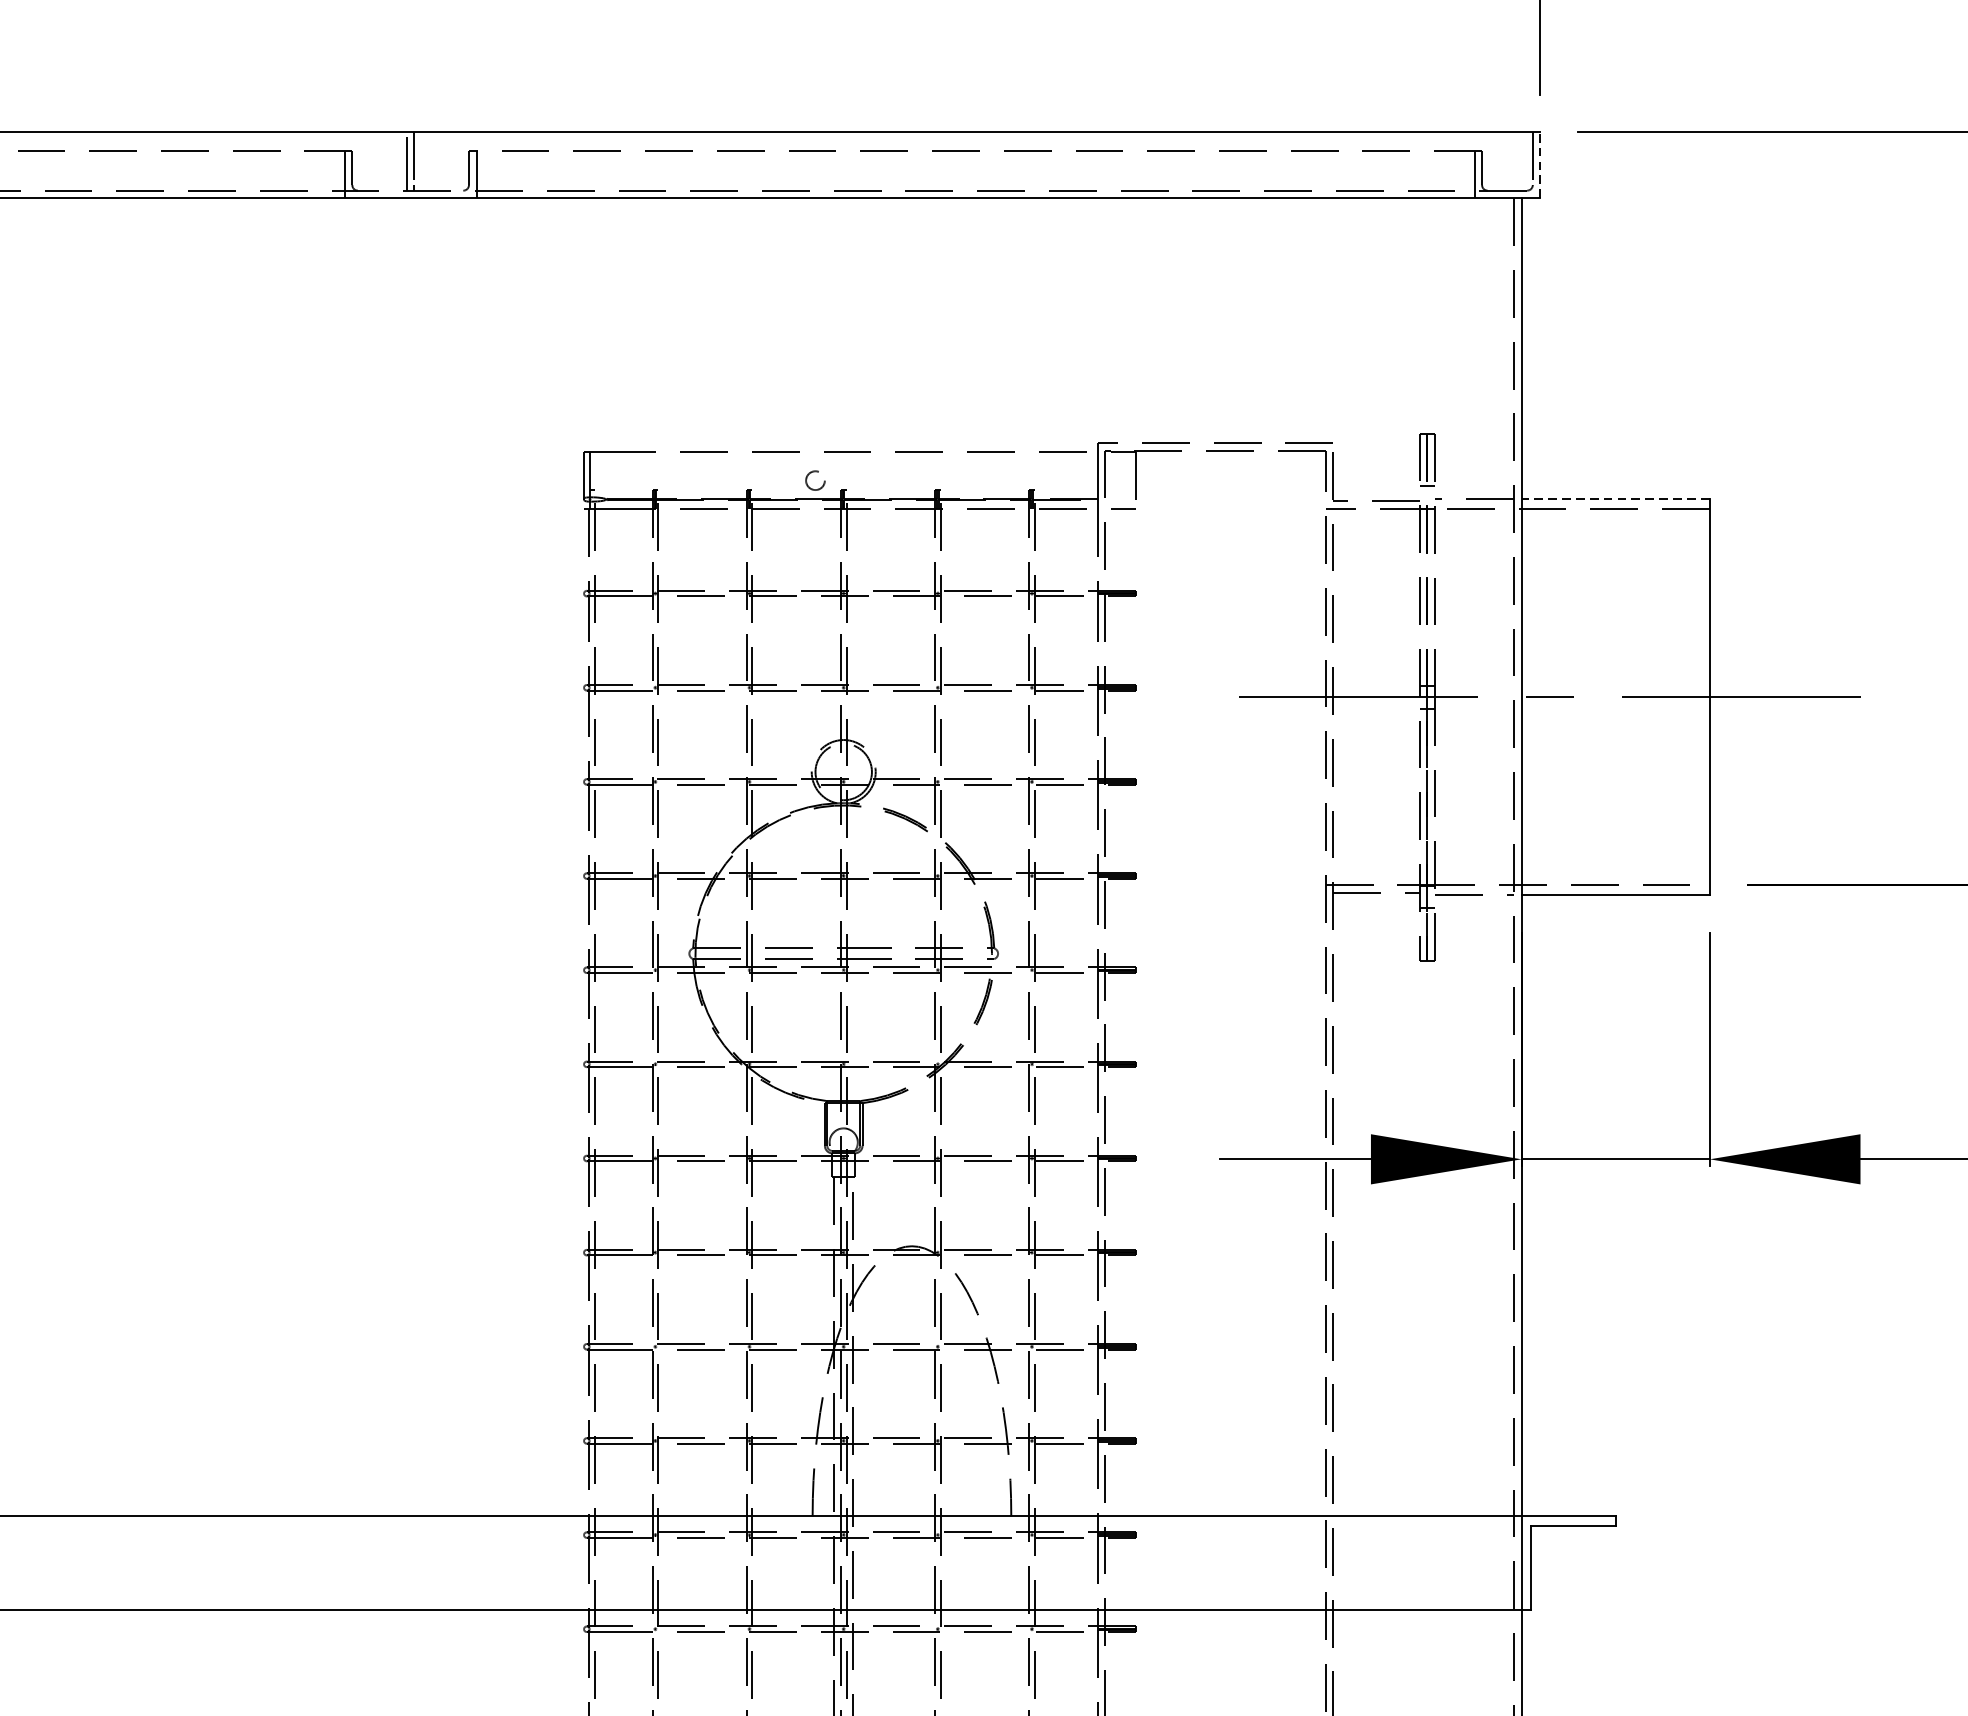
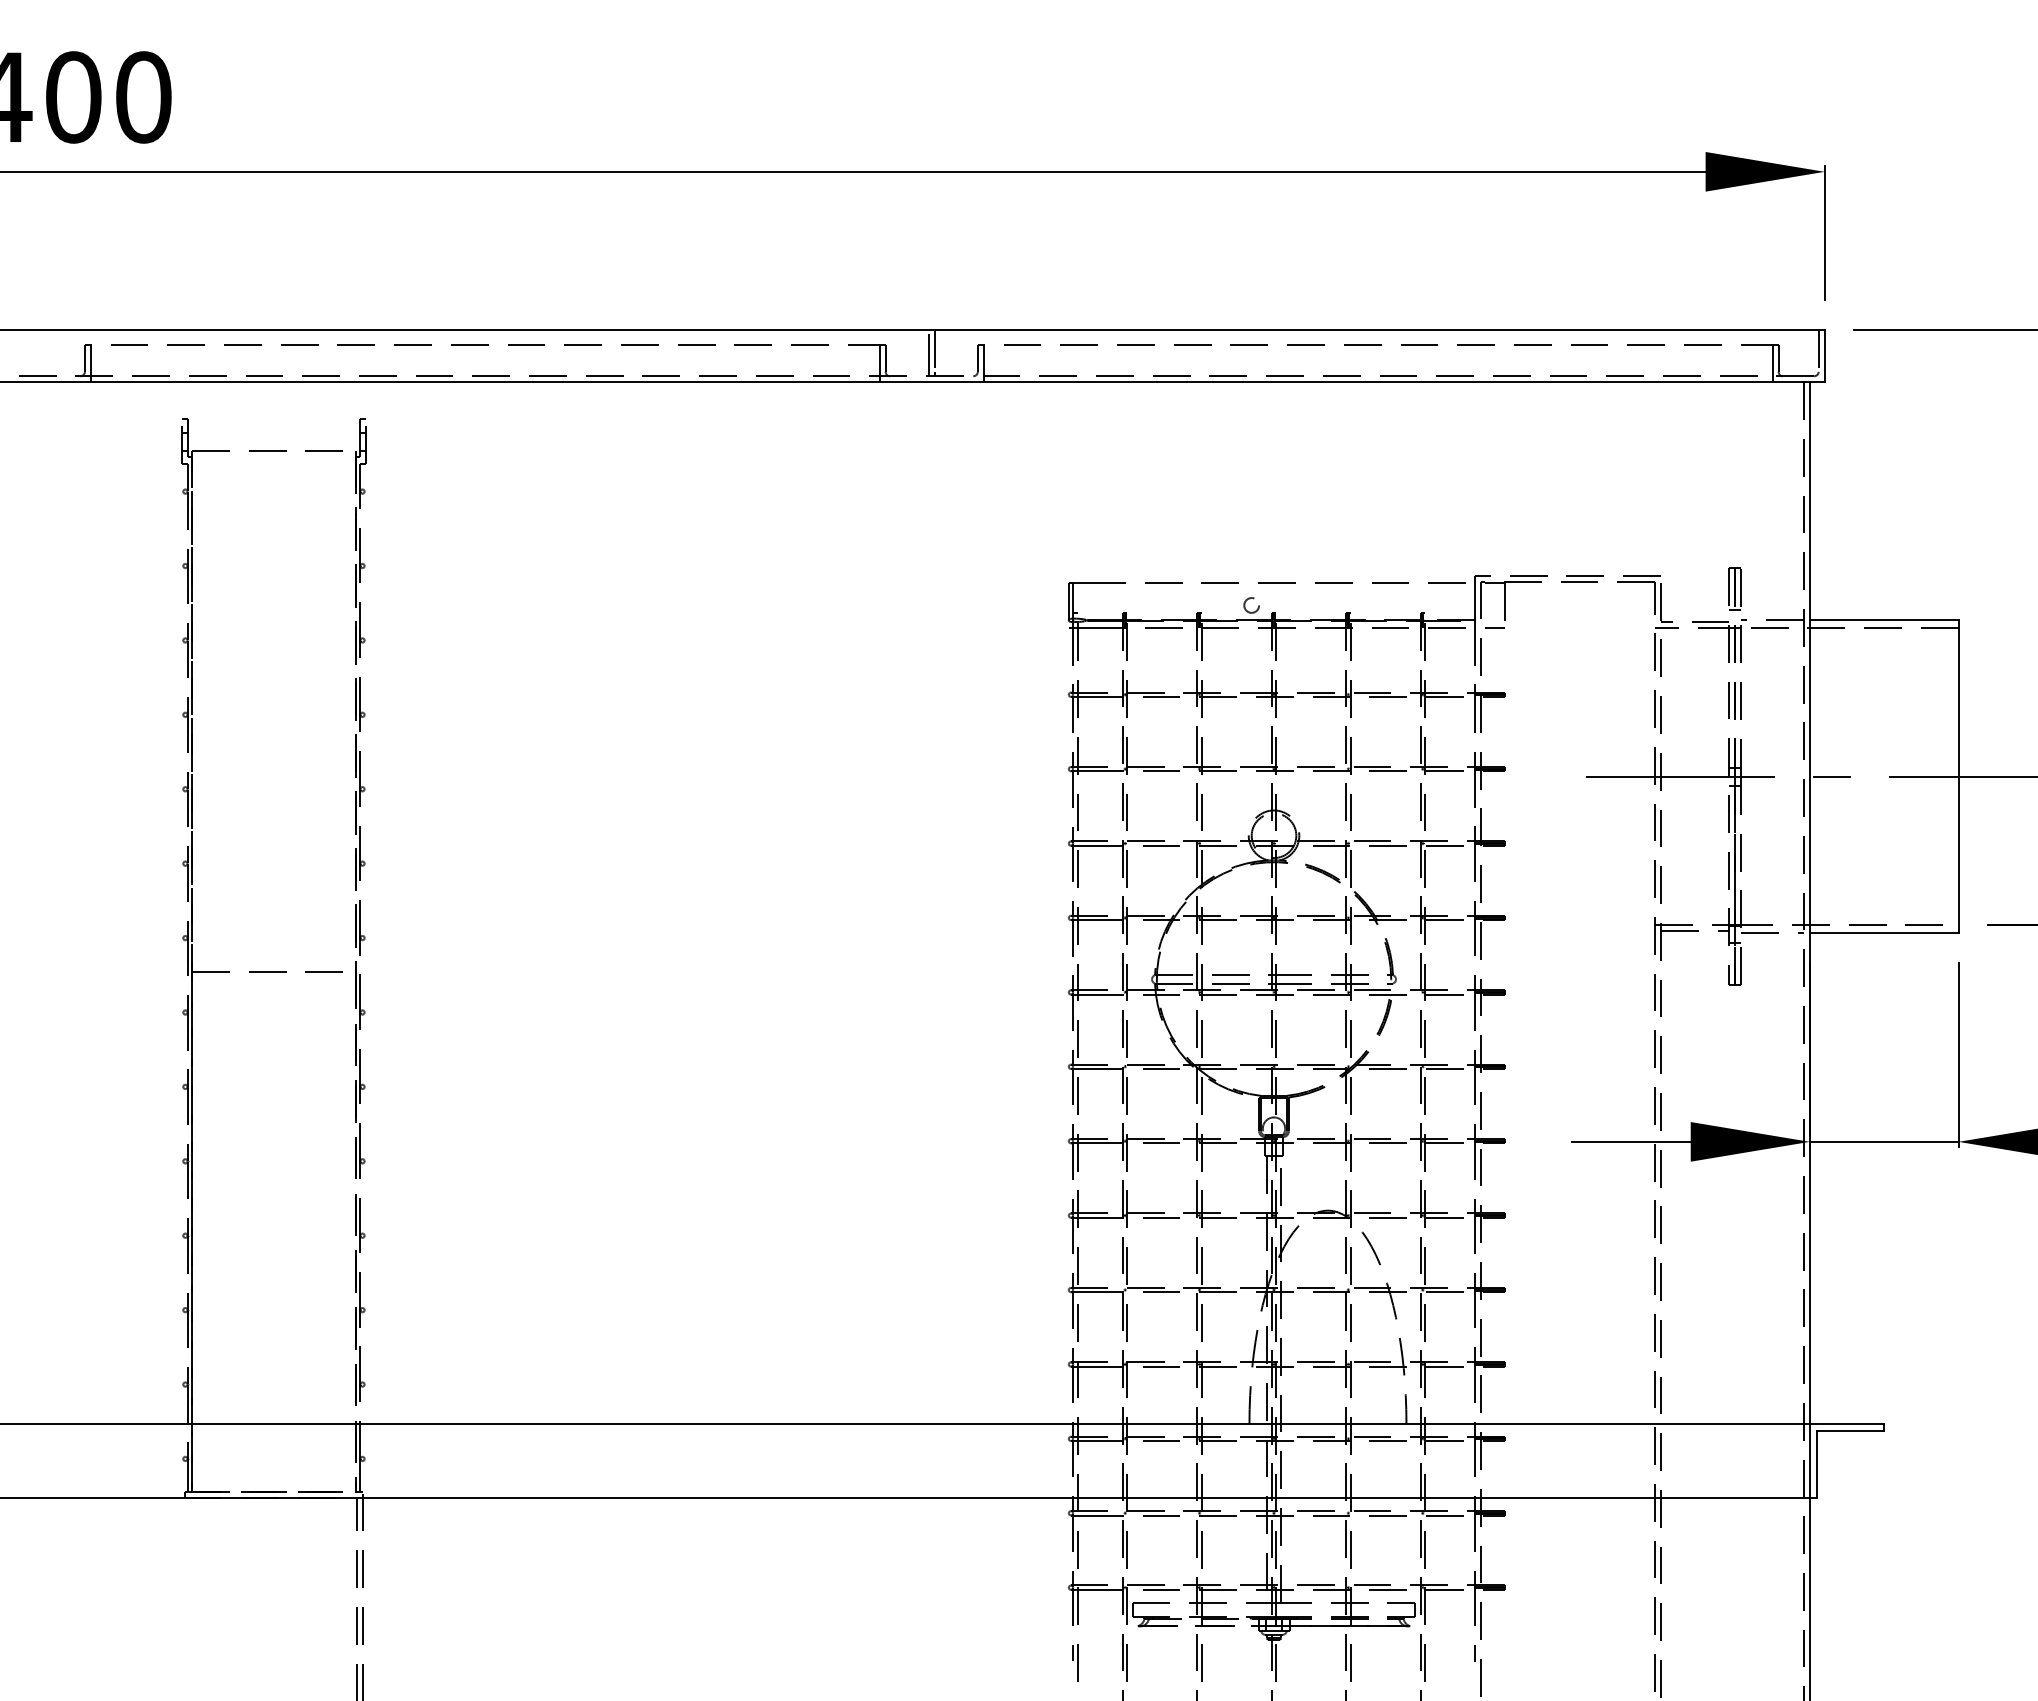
line: (1540, 164) -> (1824, 355), dashed -> solid
line: (1614, 499) -> (1883, 620), dashed -> solid

